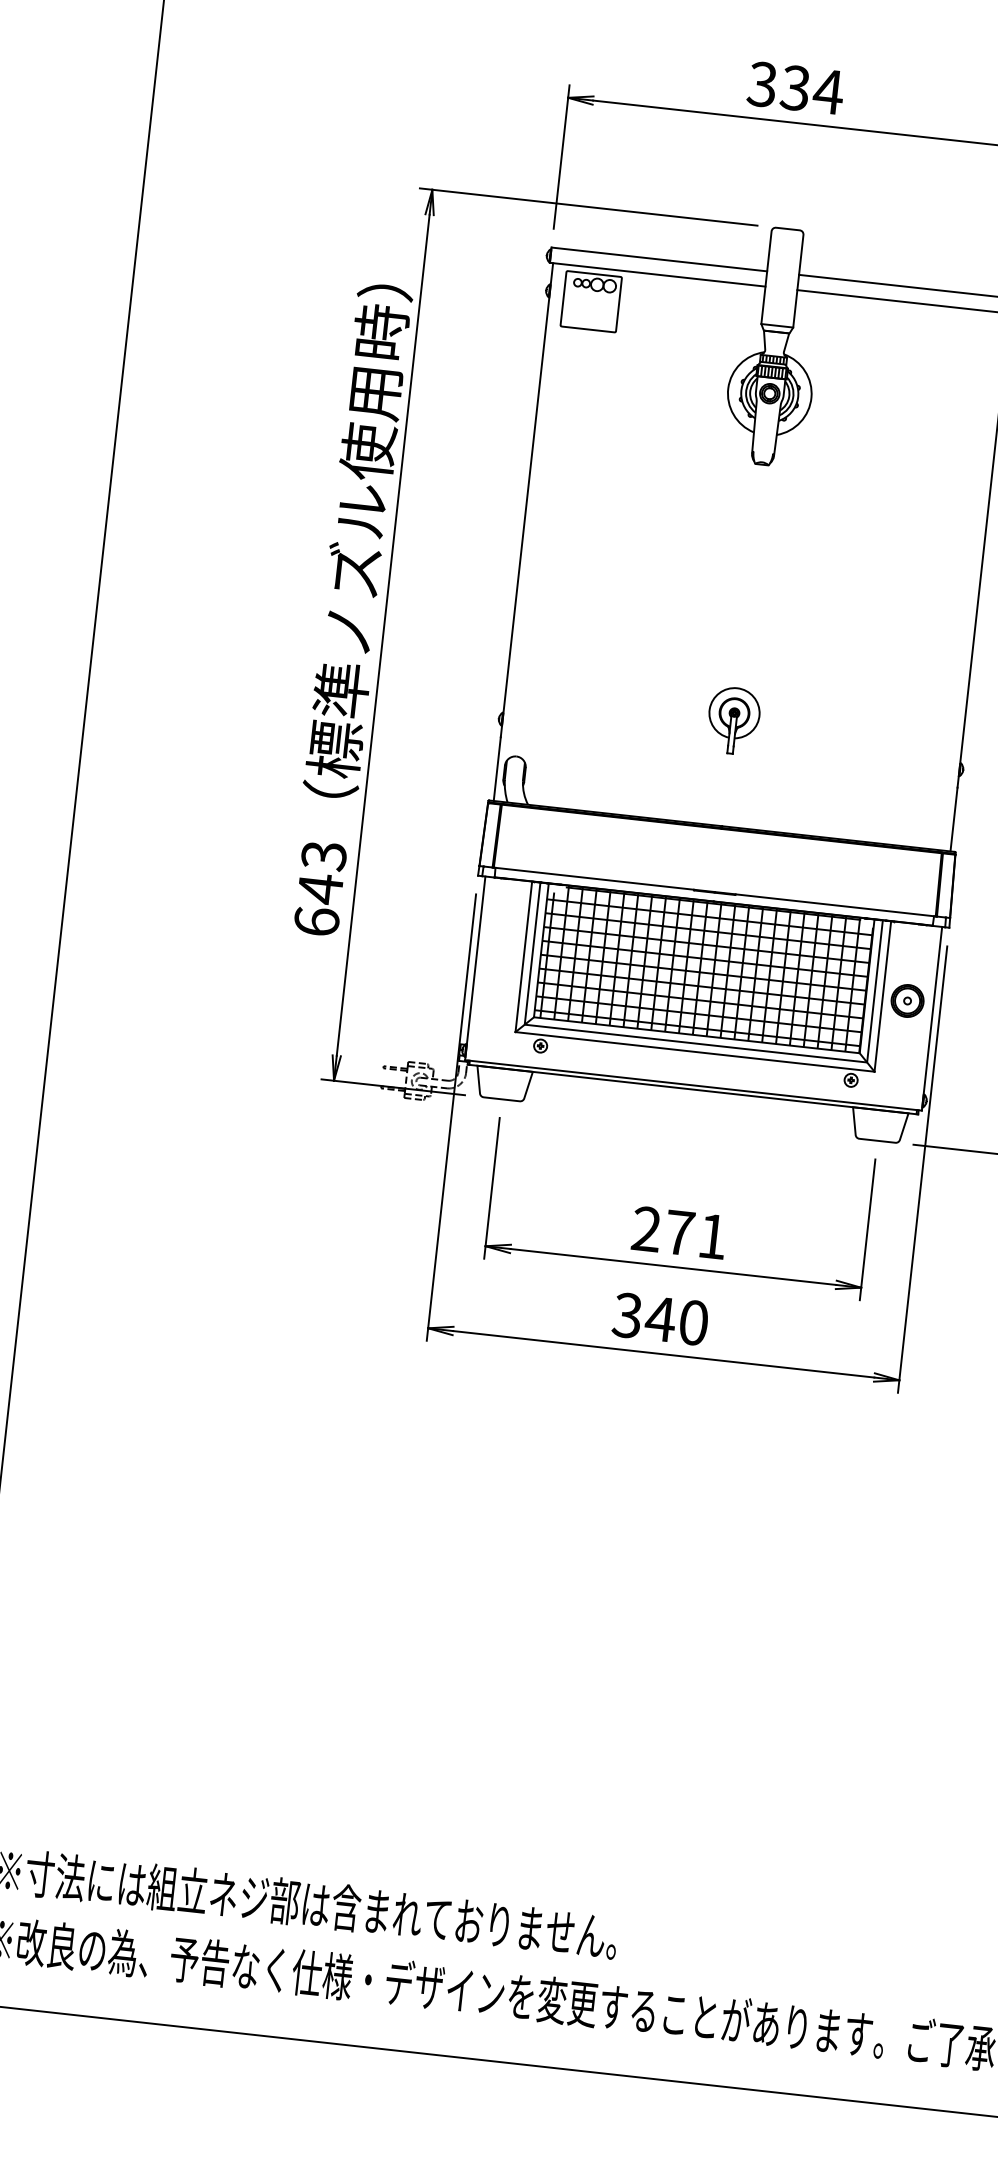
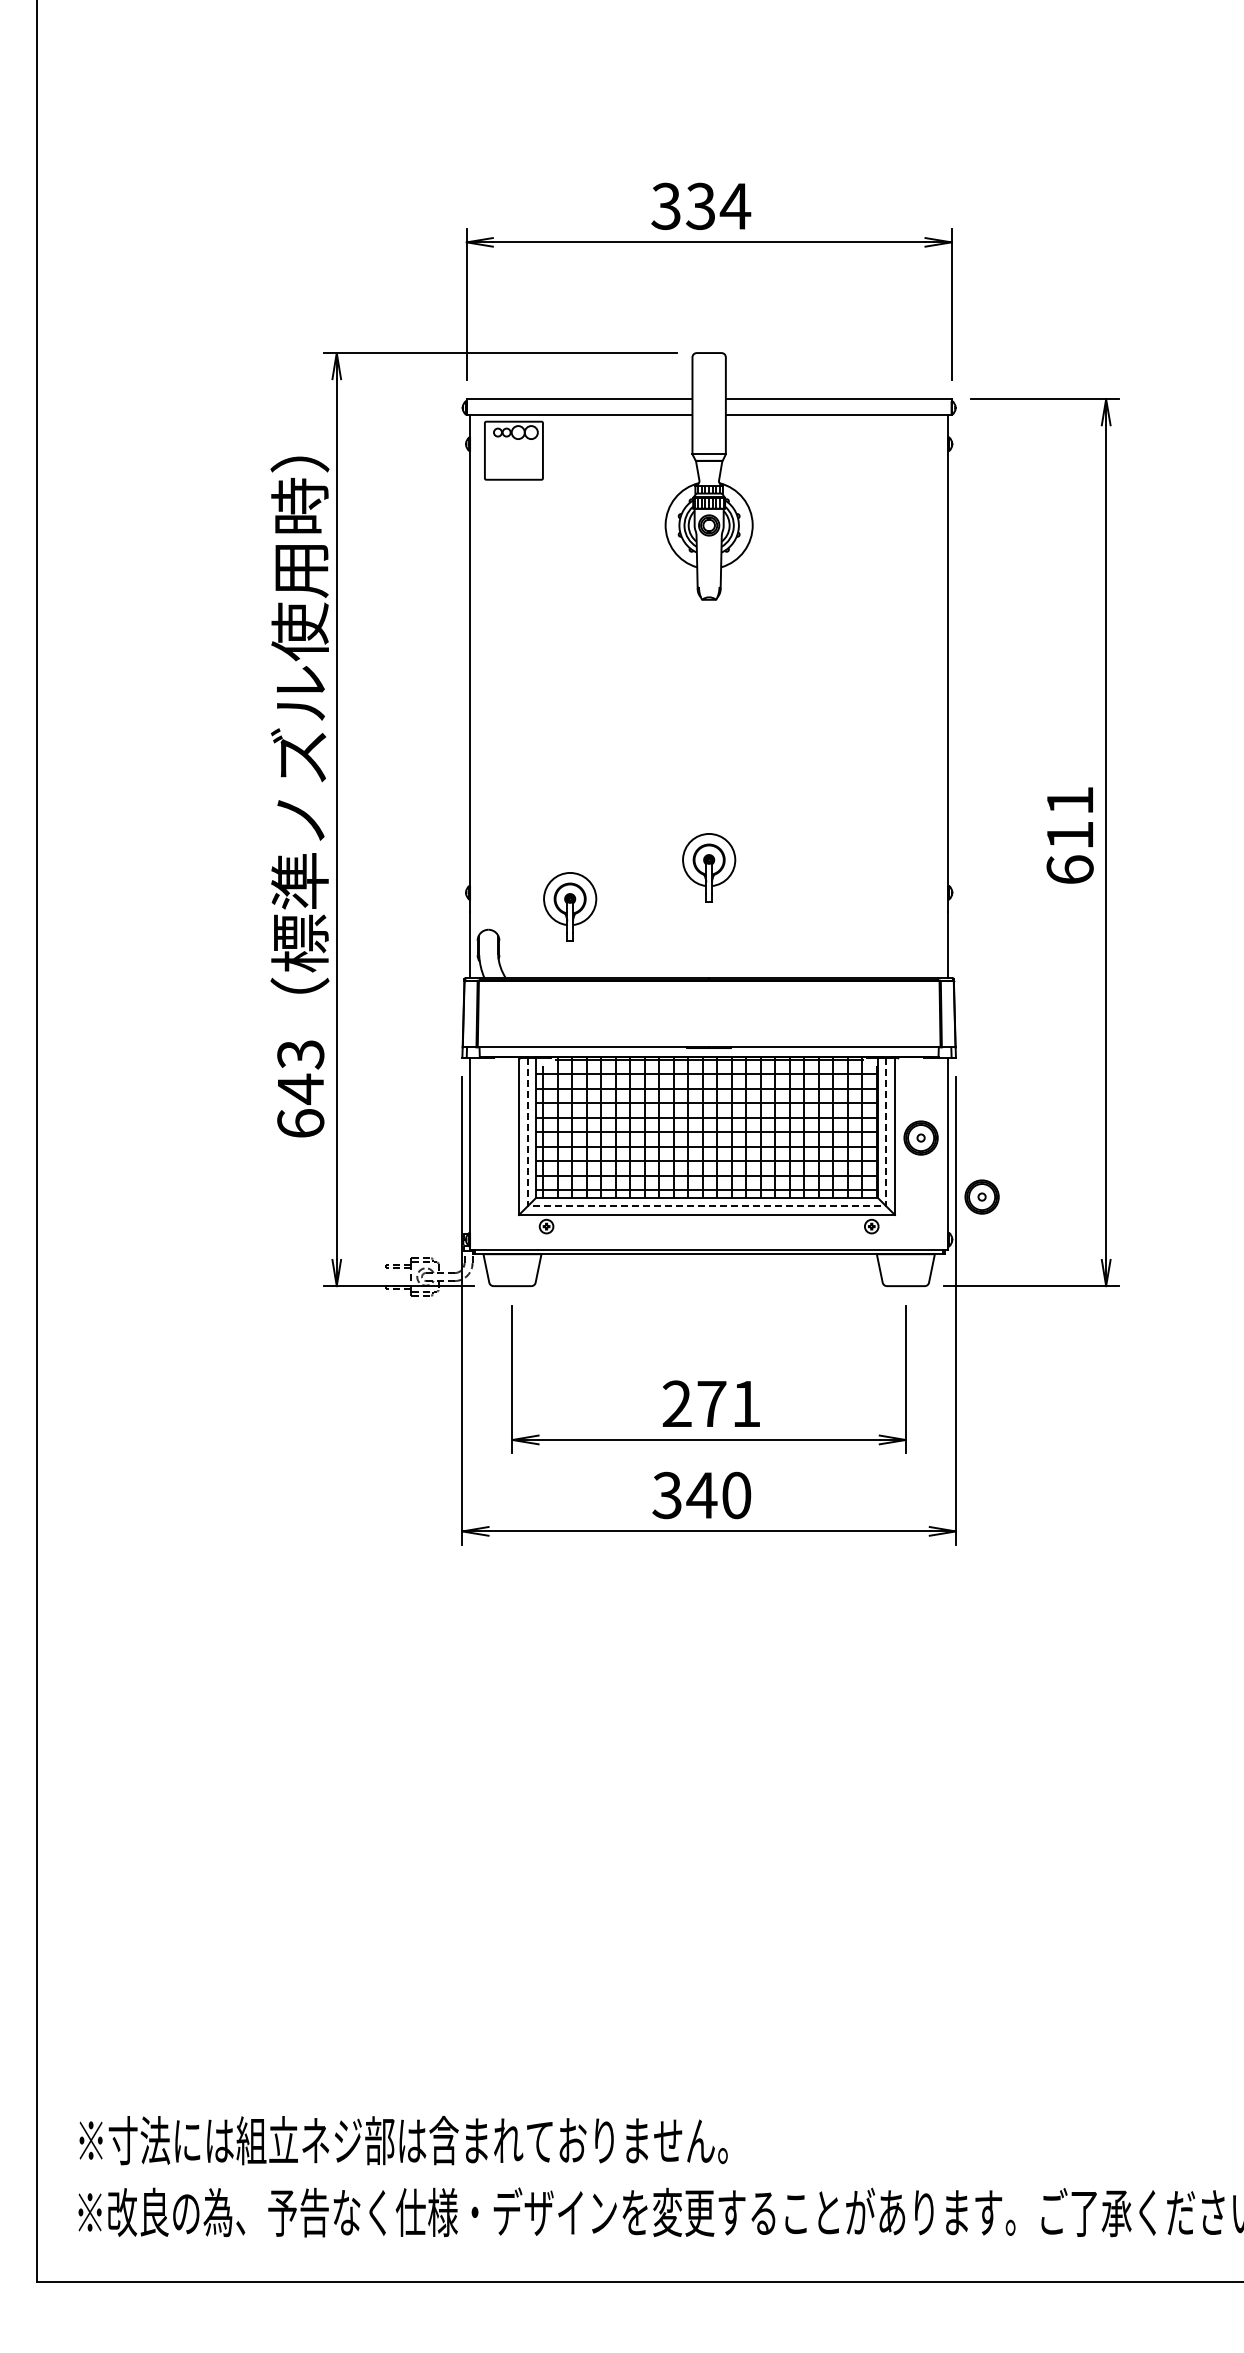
part: (597, 742) -> (570, 906), added
line: (696, 1043) -> (707, 1206), solid -> dashed
part: (959, 1063) -> (981, 1196), added

